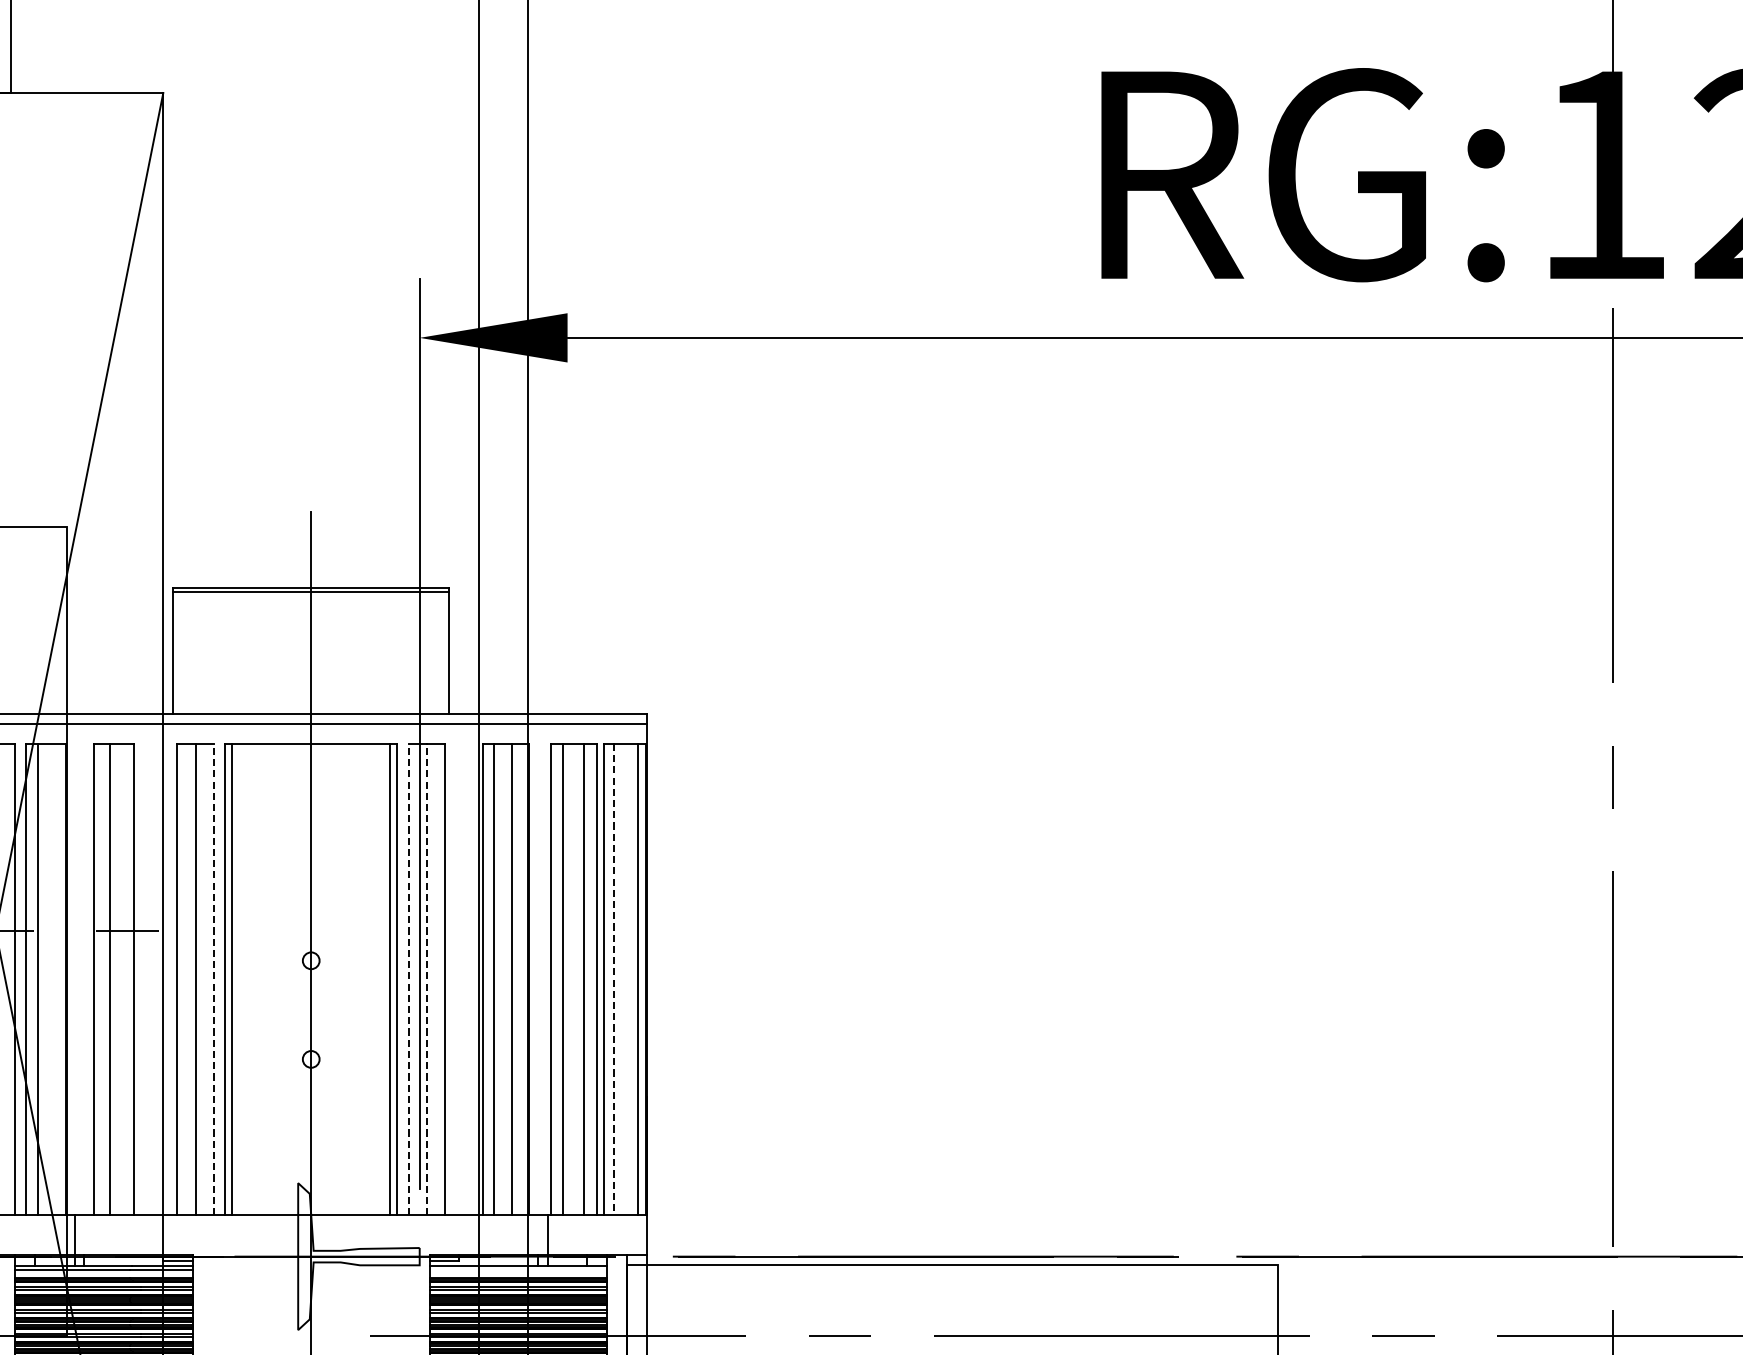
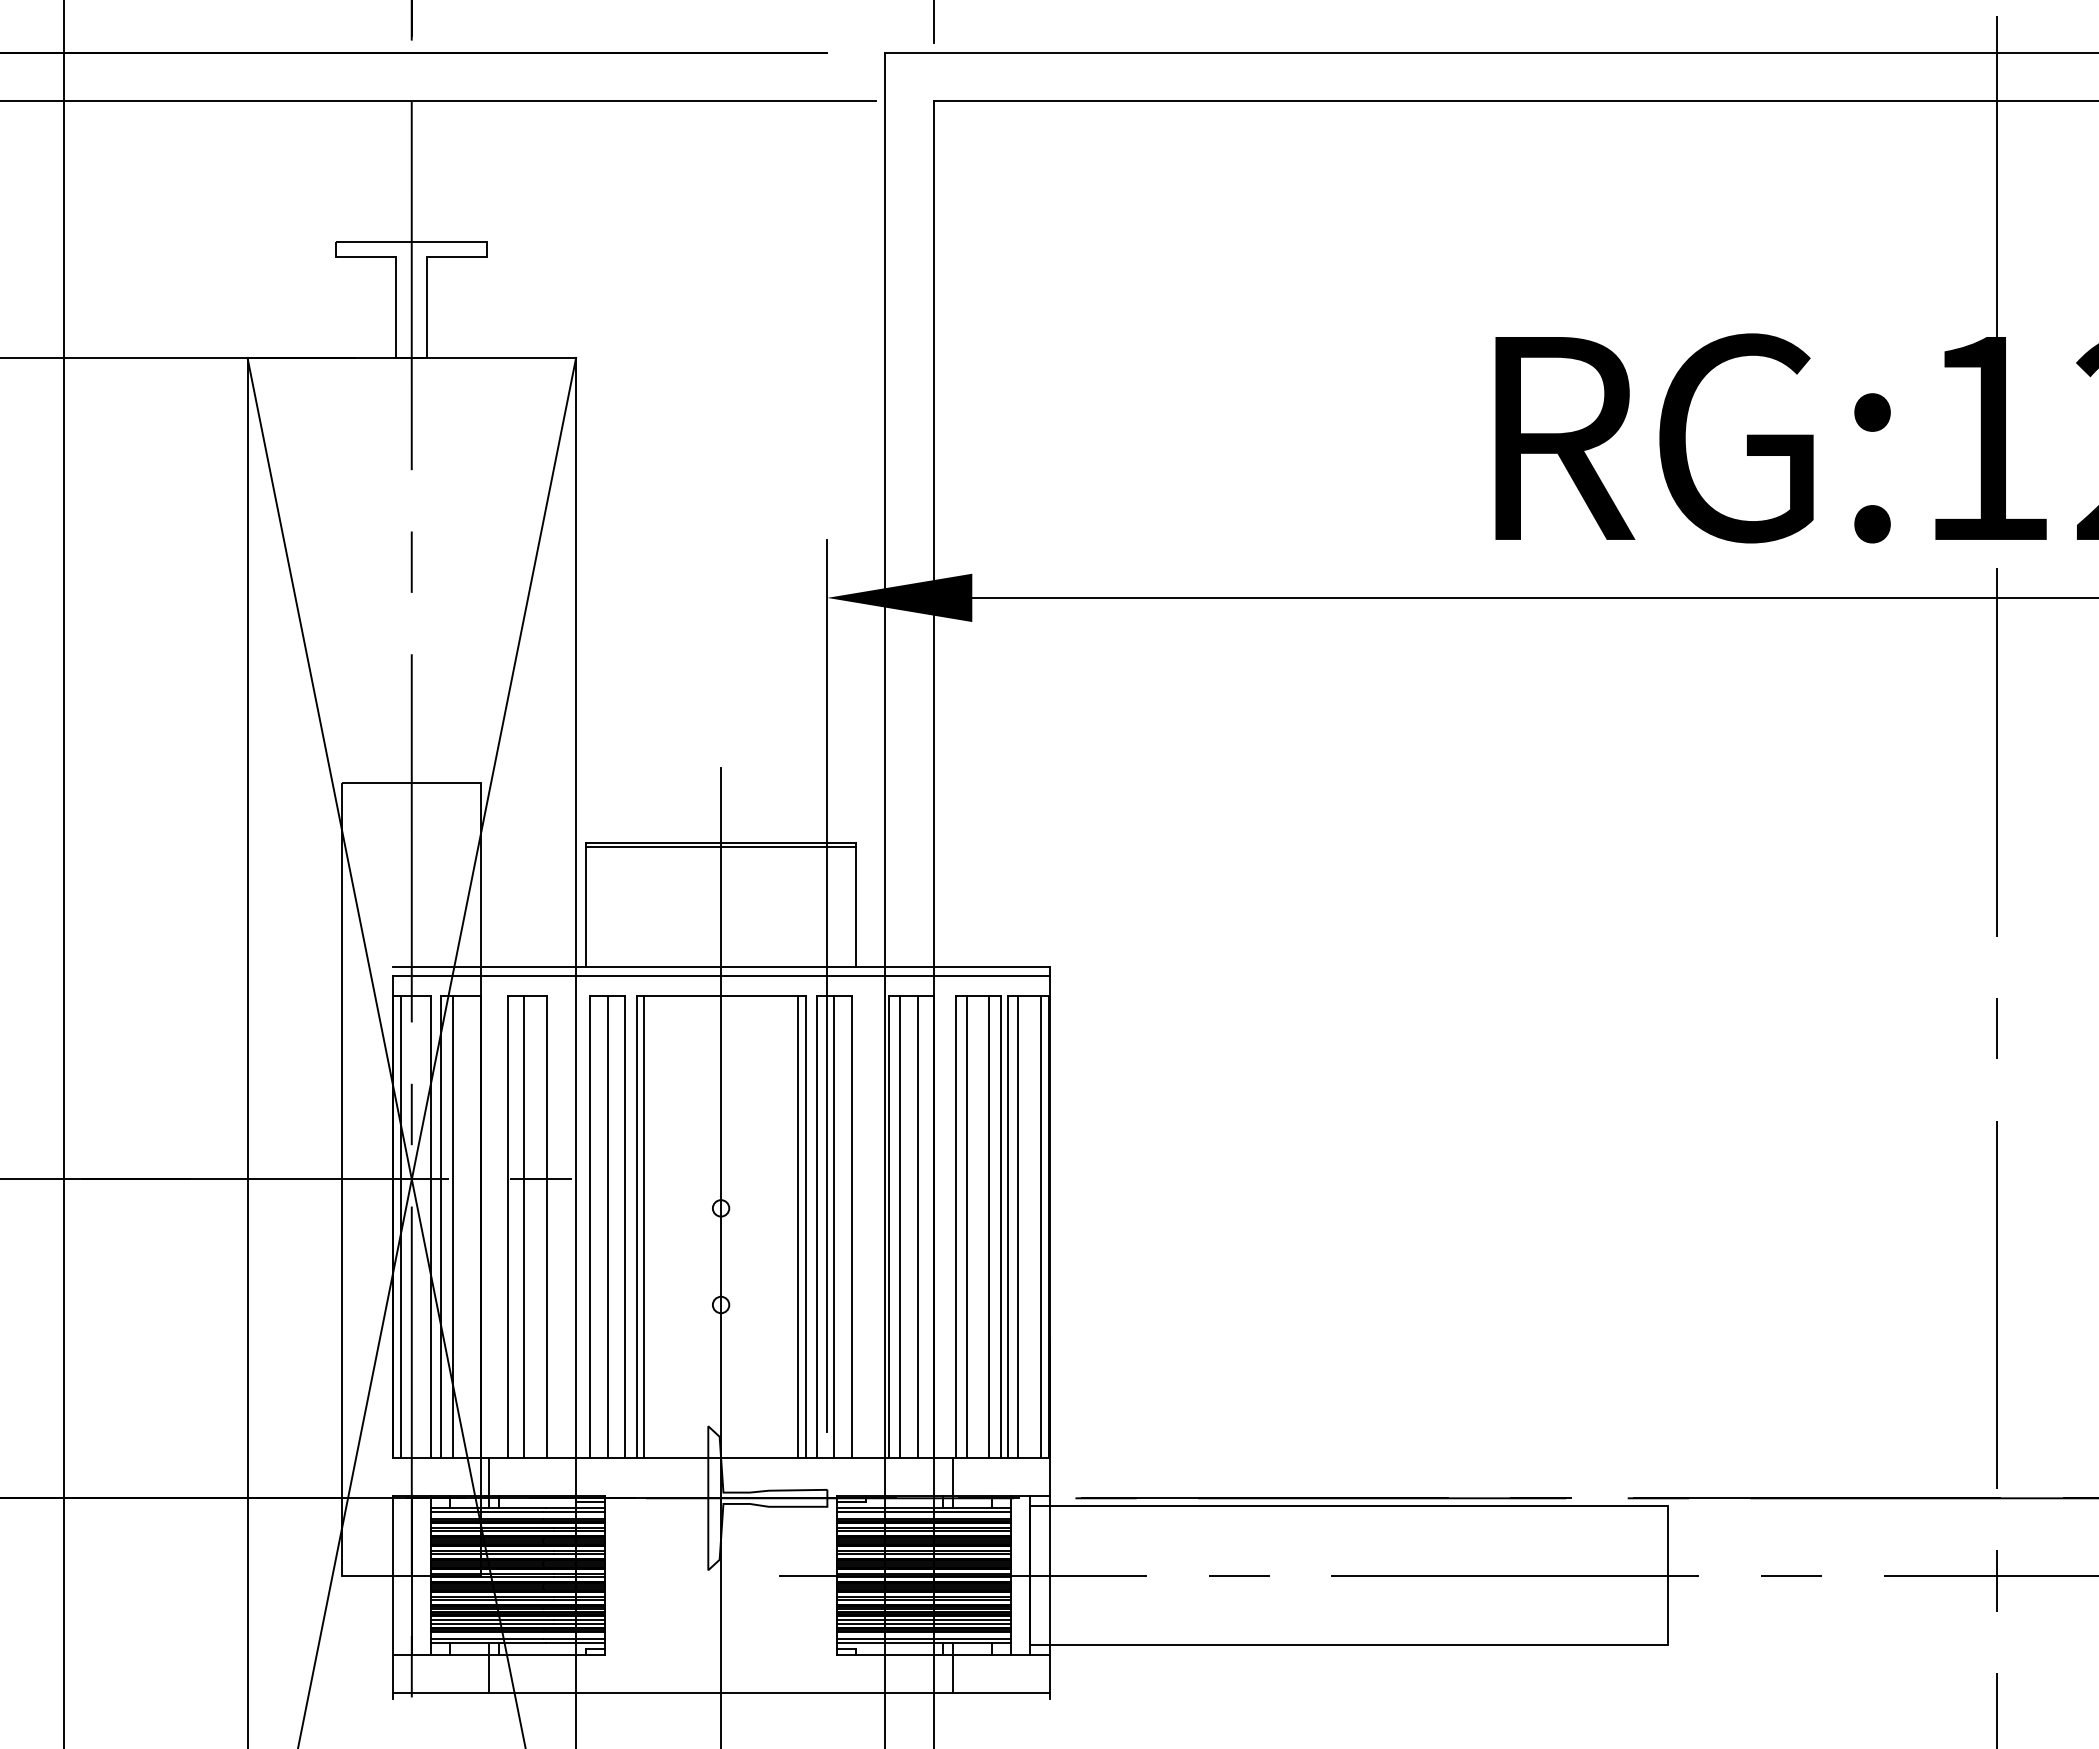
line: (213, 979) -> (625, 1226), dashed -> solid
line: (408, 979) -> (816, 1226), dashed -> solid
line: (426, 979) -> (834, 1226), dashed -> solid
line: (613, 979) -> (1017, 1226), dashed -> solid
line: (517, 1270) -> (923, 1511), added

